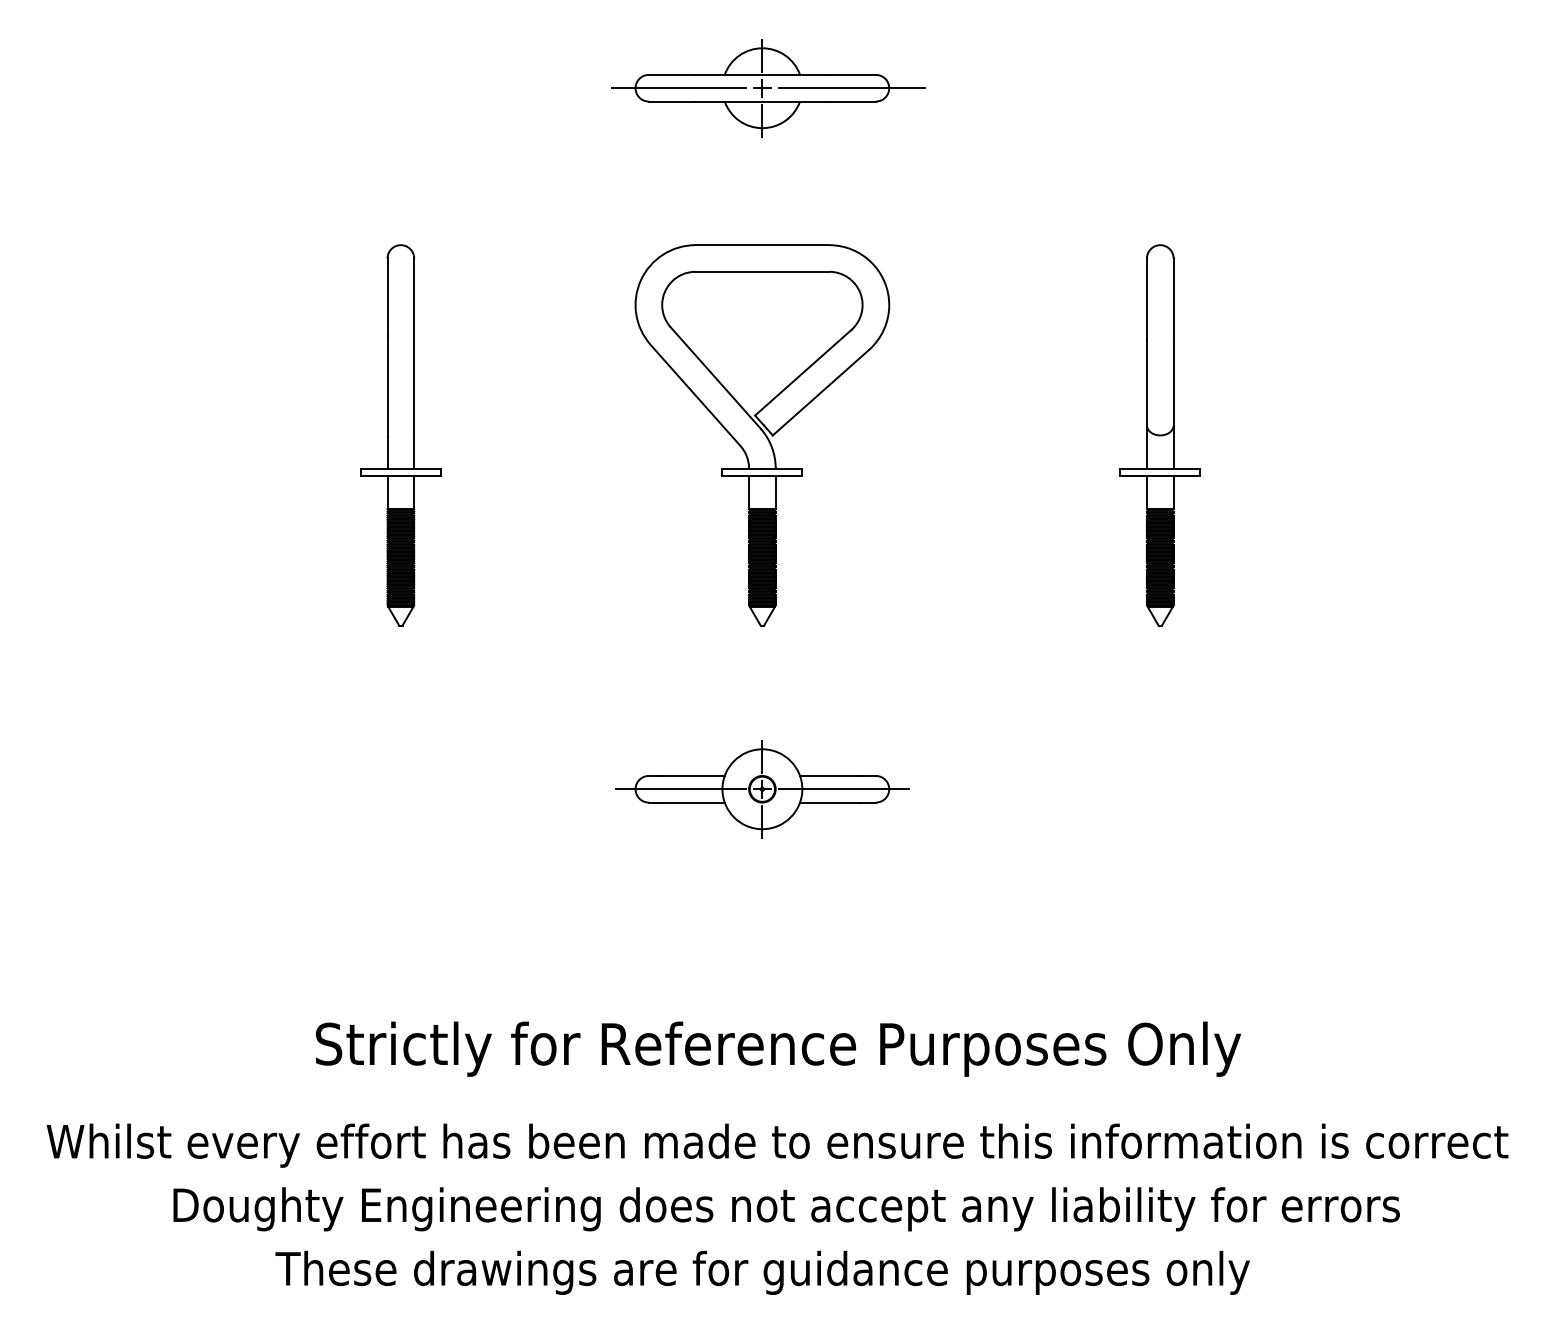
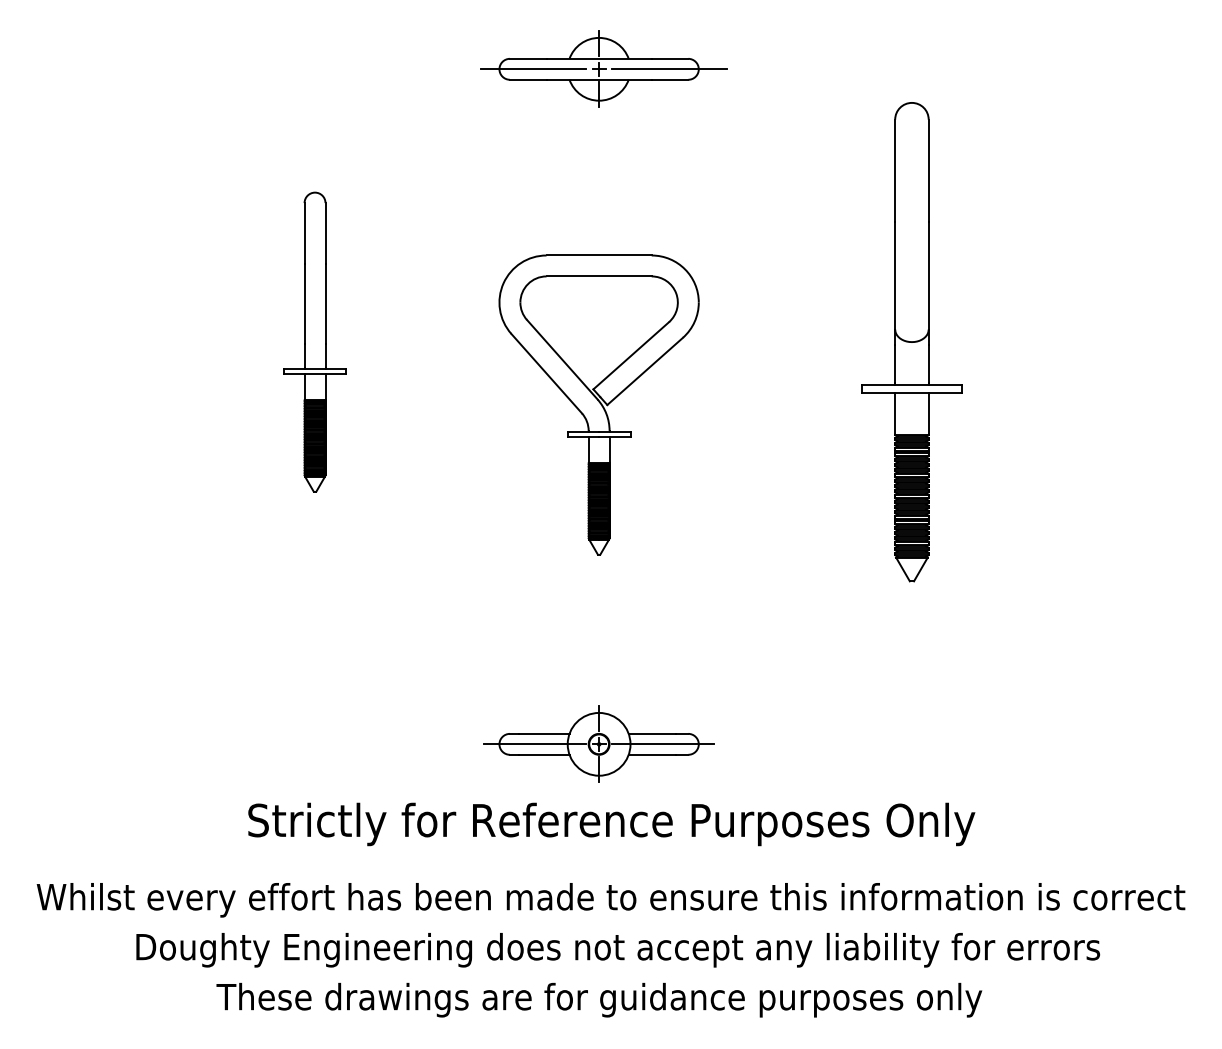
part: (762, 435) -> (599, 405), moved
part: (1159, 435) -> (911, 342), size x1.6
part: (762, 789) -> (599, 744), moved

